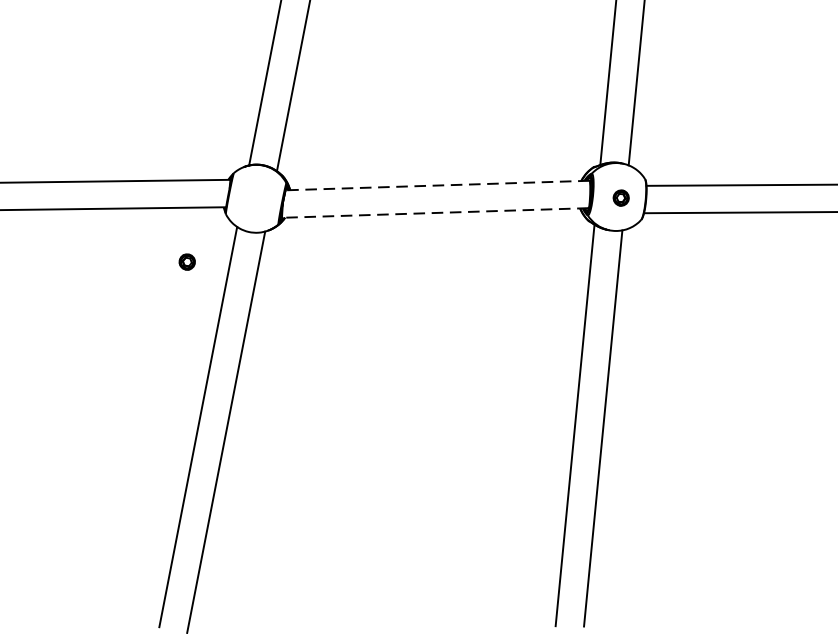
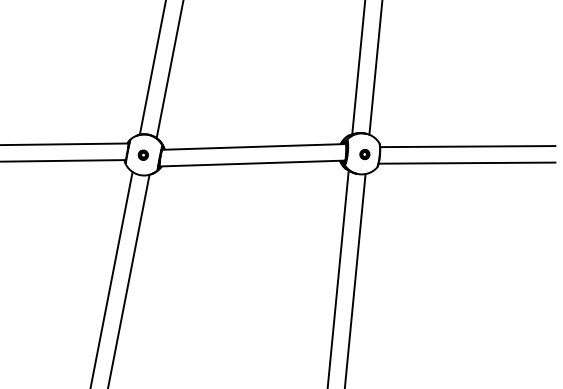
line: (437, 184) -> (253, 146), dashed -> solid
line: (435, 212) -> (252, 163), dashed -> solid
part: (185, 260) -> (142, 154), moved

